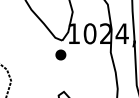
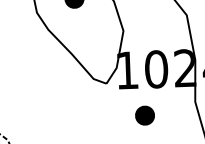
part: (60, 54) -> (144, 114), moved

